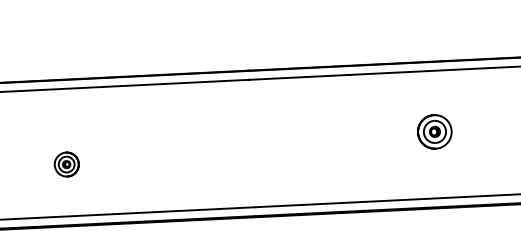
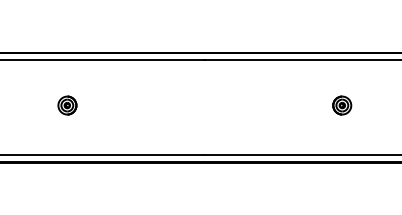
part: (435, 131) -> (342, 105), size x0.71
part: (66, 164) -> (67, 105), moved

